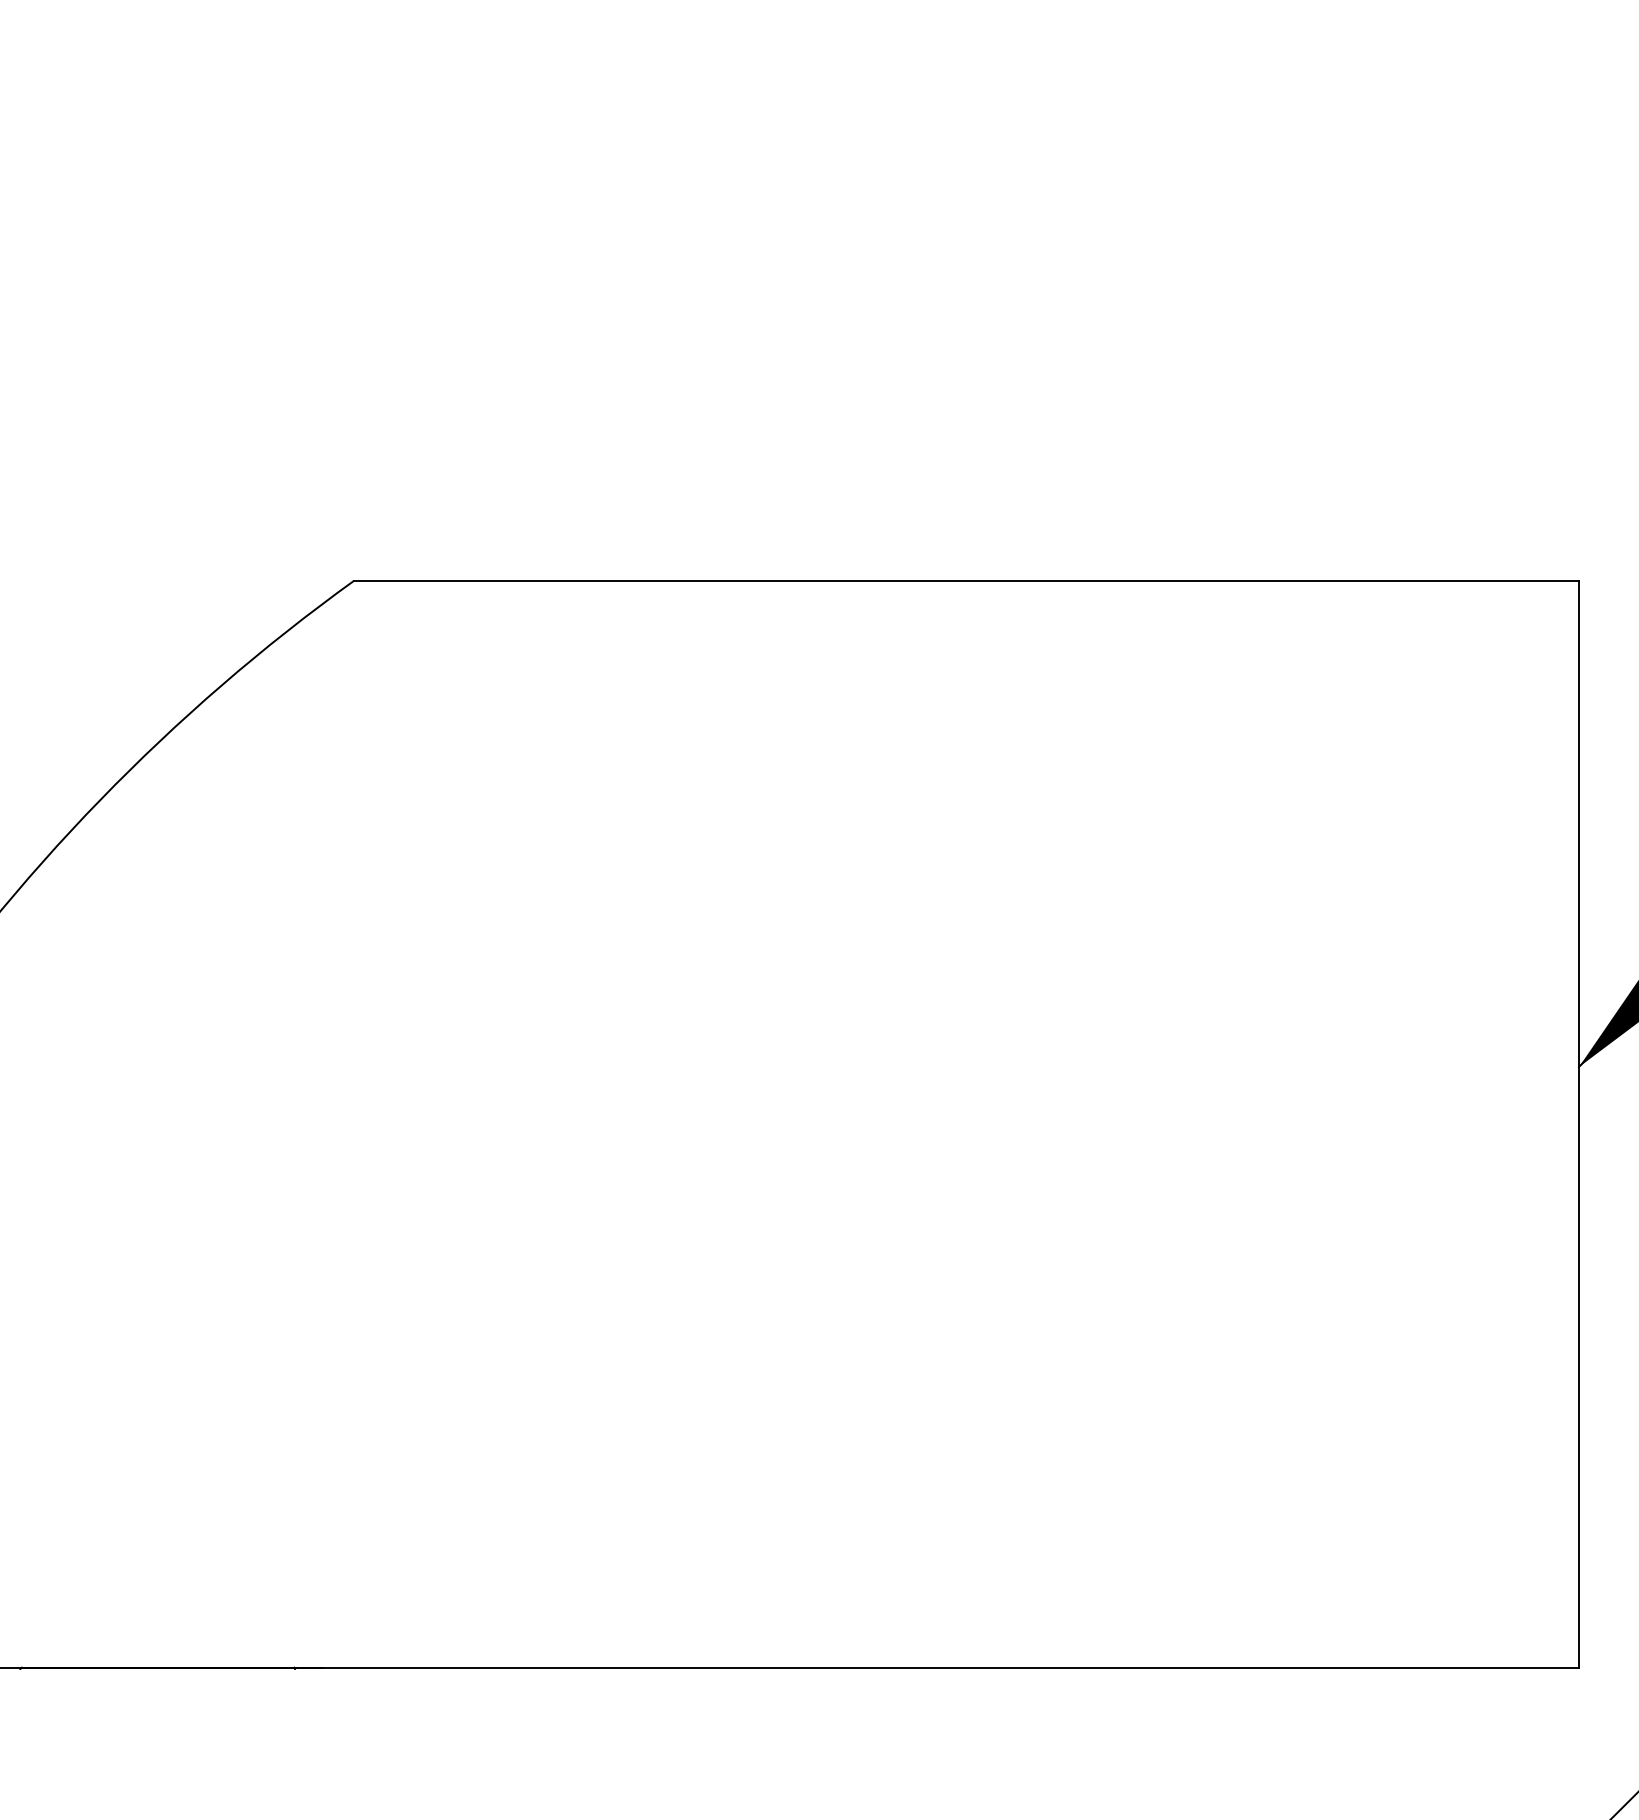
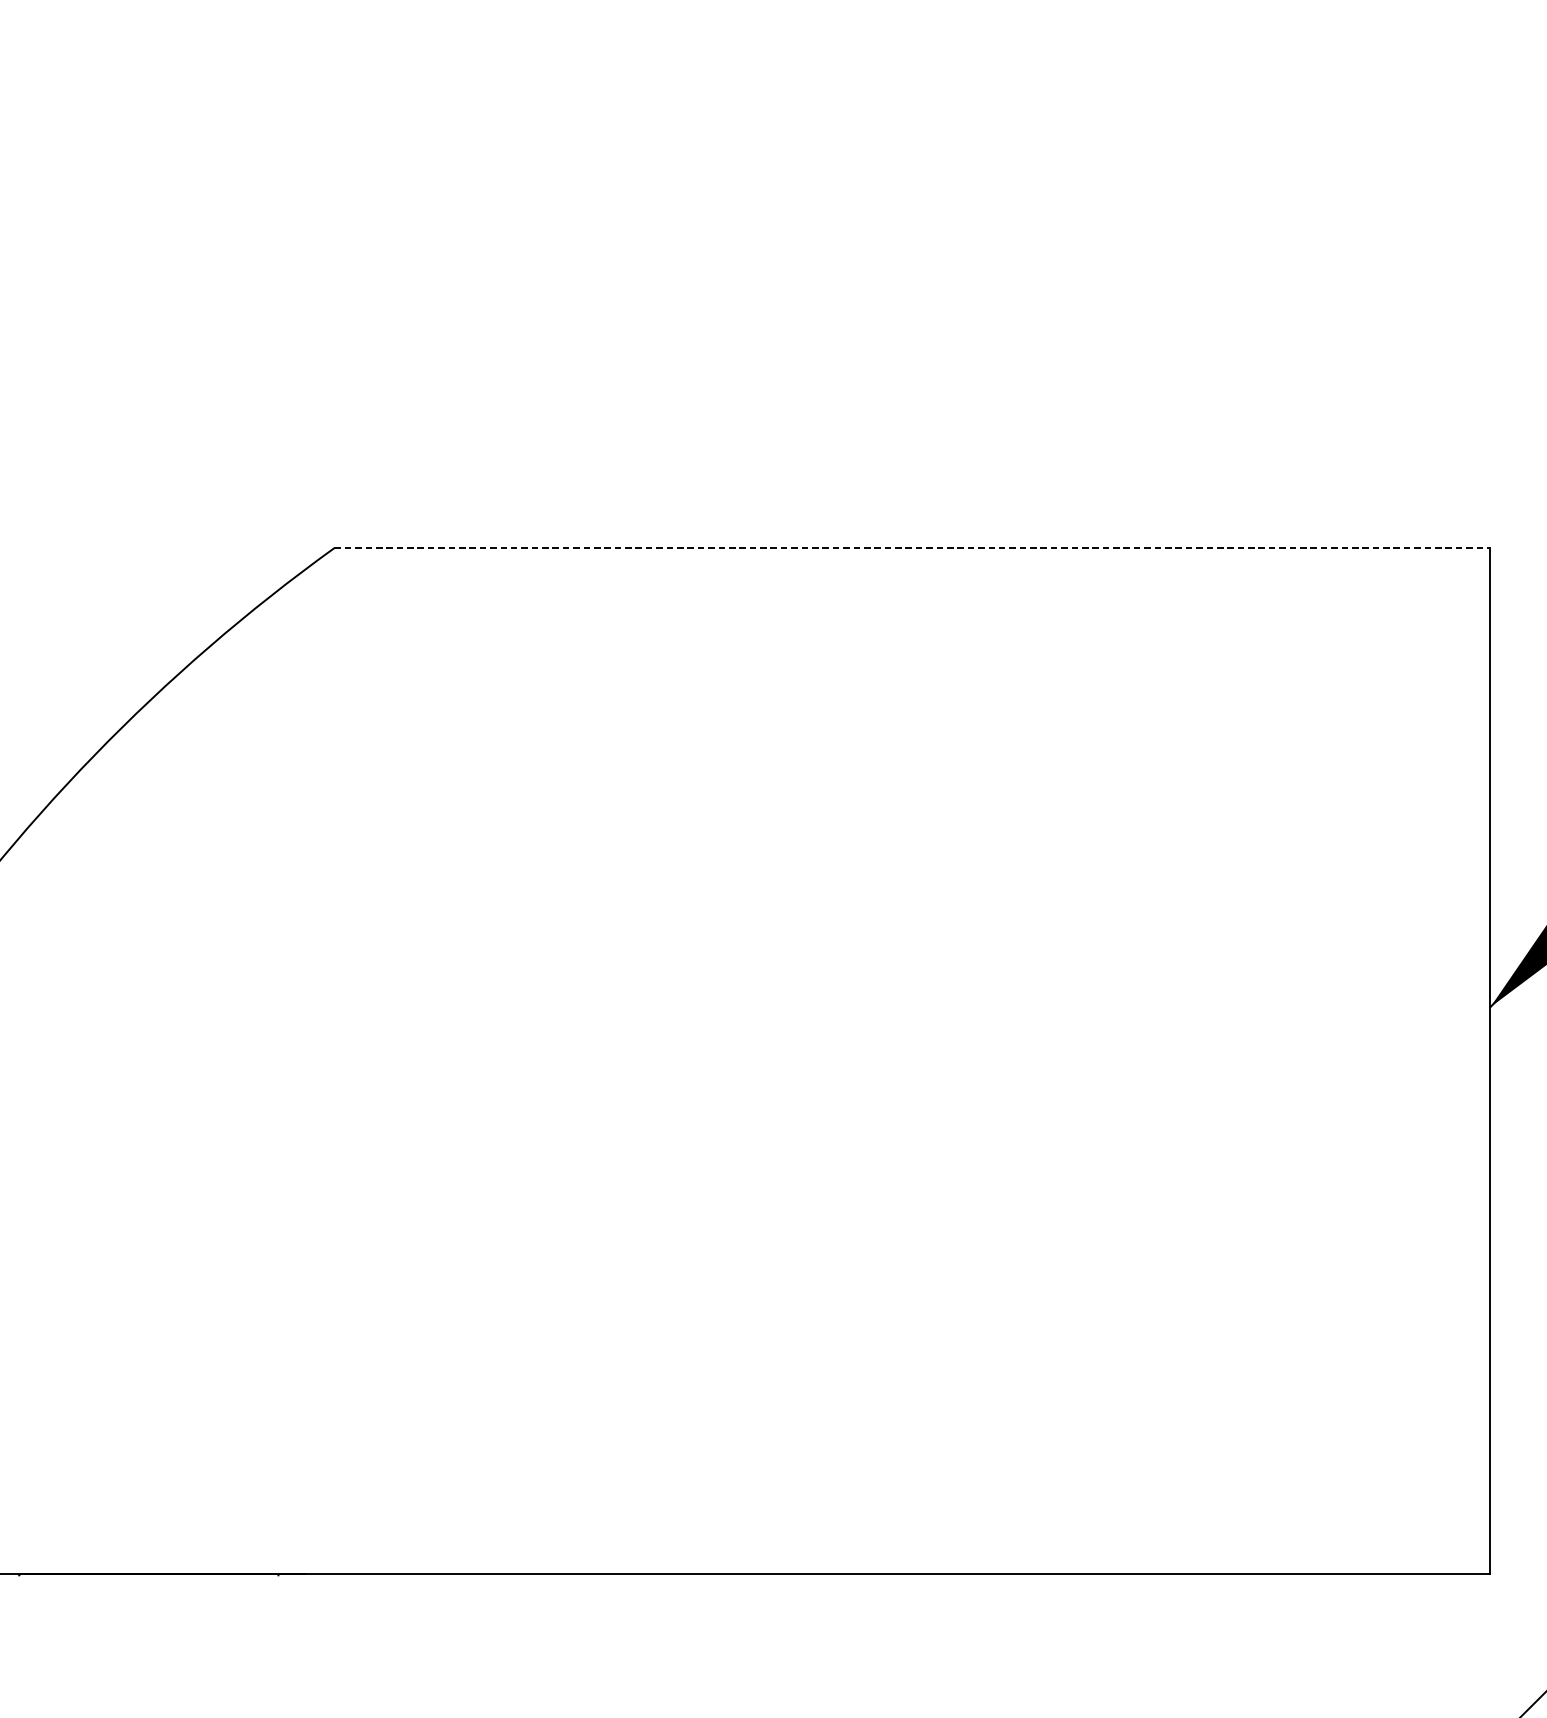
line: (967, 580) -> (913, 547), solid -> dashed

